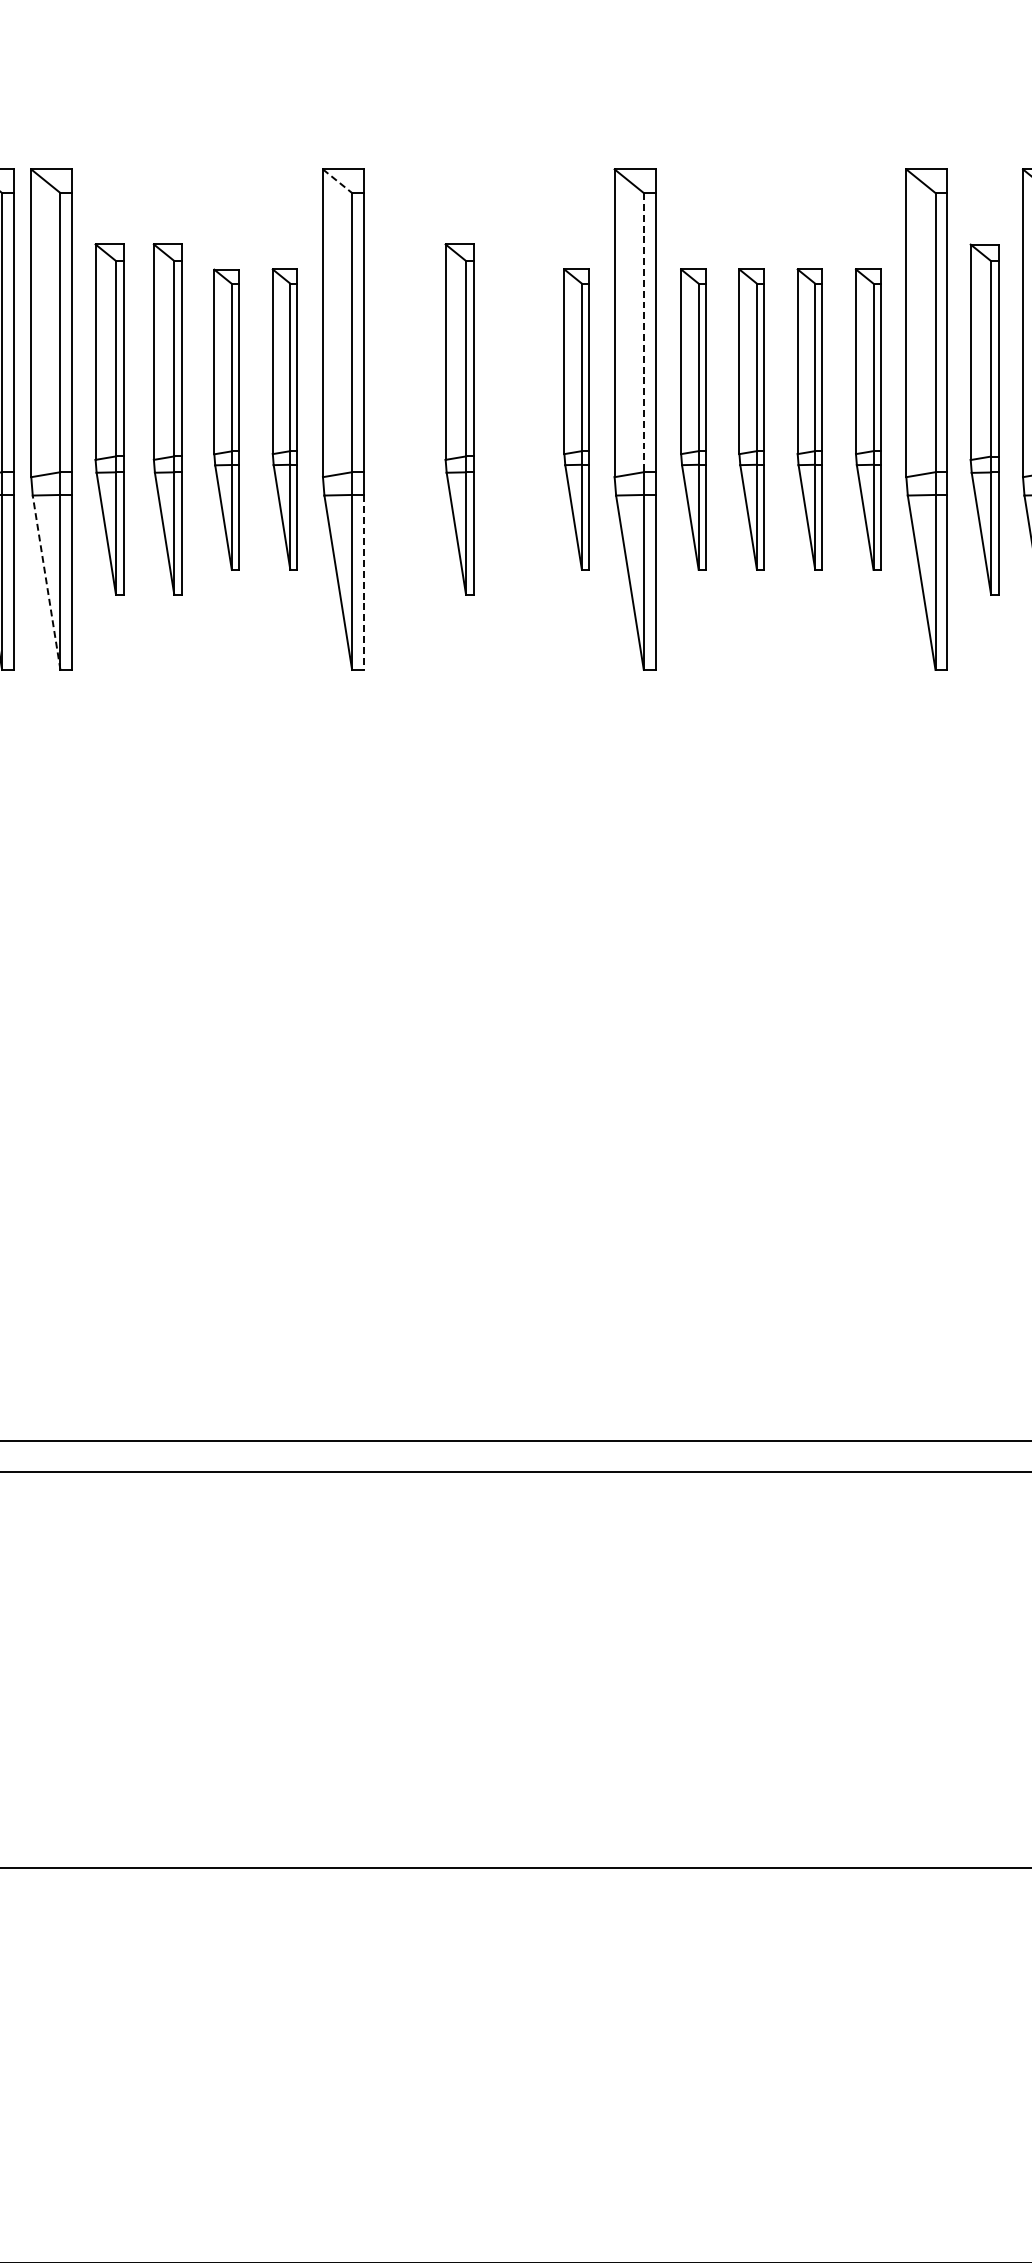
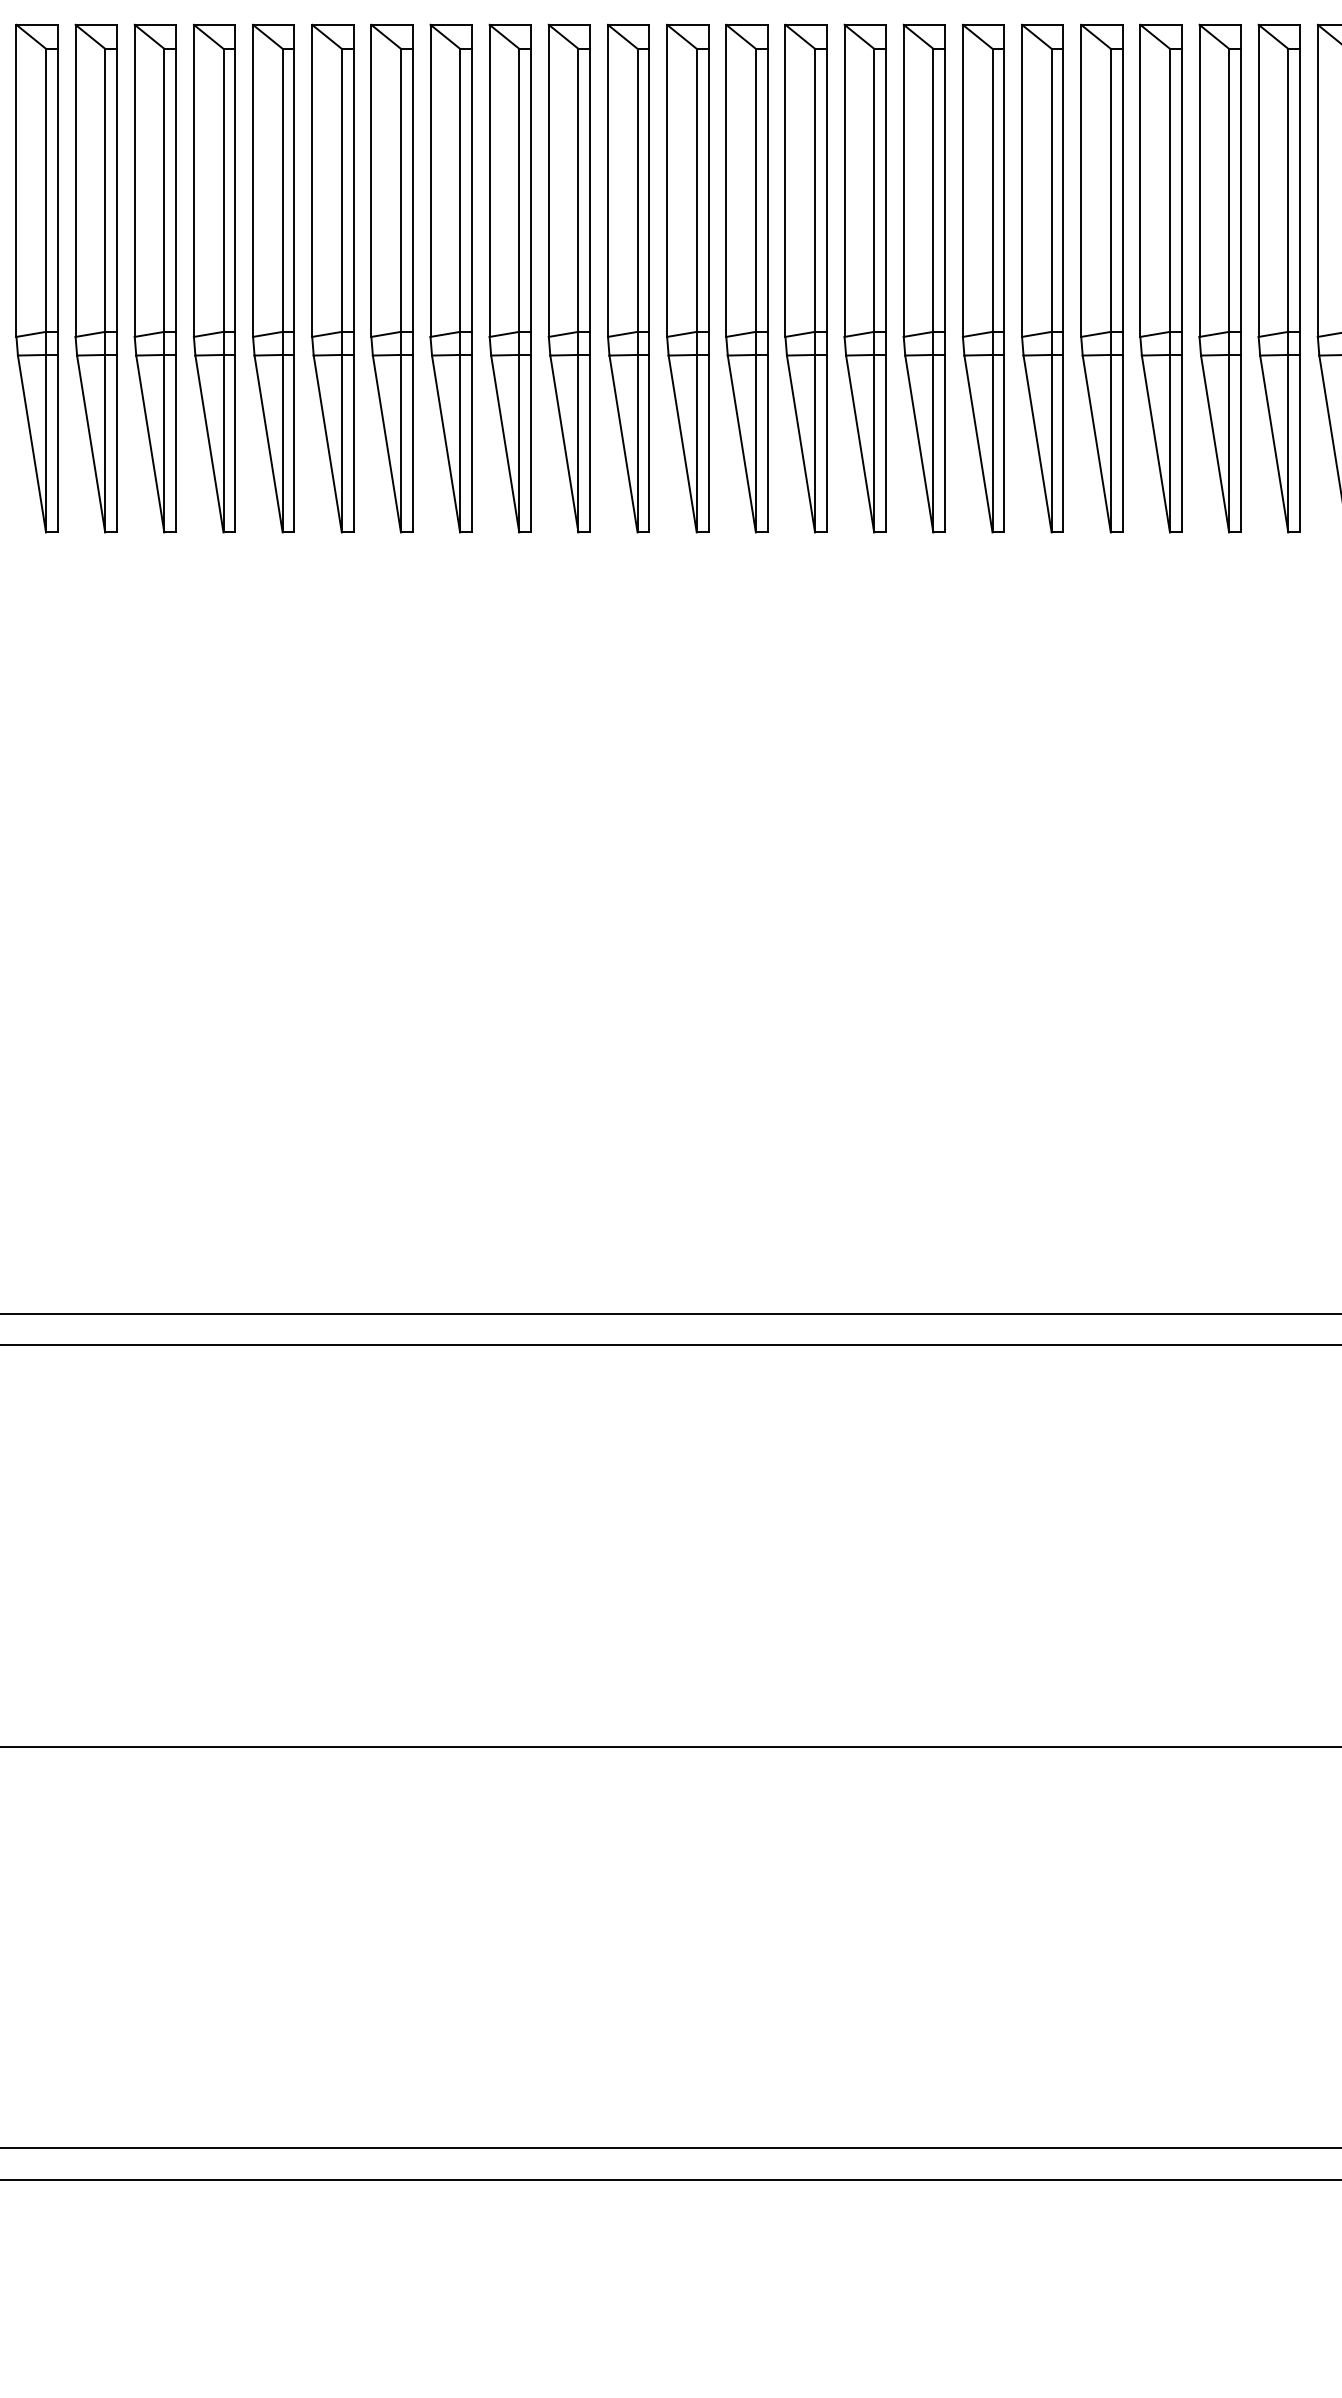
line: (337, 181) -> (386, 37), dashed -> solid
line: (643, 332) -> (696, 190), dashed -> solid
part: (109, 419) -> (154, 278), size x1.43
part: (167, 419) -> (213, 278), size x1.43
part: (226, 419) -> (273, 278), size x1.67
part: (284, 419) -> (332, 278), size x1.67
part: (400, 419) -> (450, 278), added
part: (459, 419) -> (509, 278), size x1.43
part: (517, 419) -> (568, 278), added
part: (576, 419) -> (628, 278), size x1.67
part: (692, 419) -> (746, 278), size x1.67
part: (751, 419) -> (805, 278), size x1.67
part: (809, 419) -> (864, 278), size x1.67
part: (867, 419) -> (923, 278), size x1.67
part: (984, 419) -> (1042, 278), size x1.43
line: (363, 582) -> (412, 443), dashed -> solid
line: (46, 583) -> (91, 444), dashed -> solid

